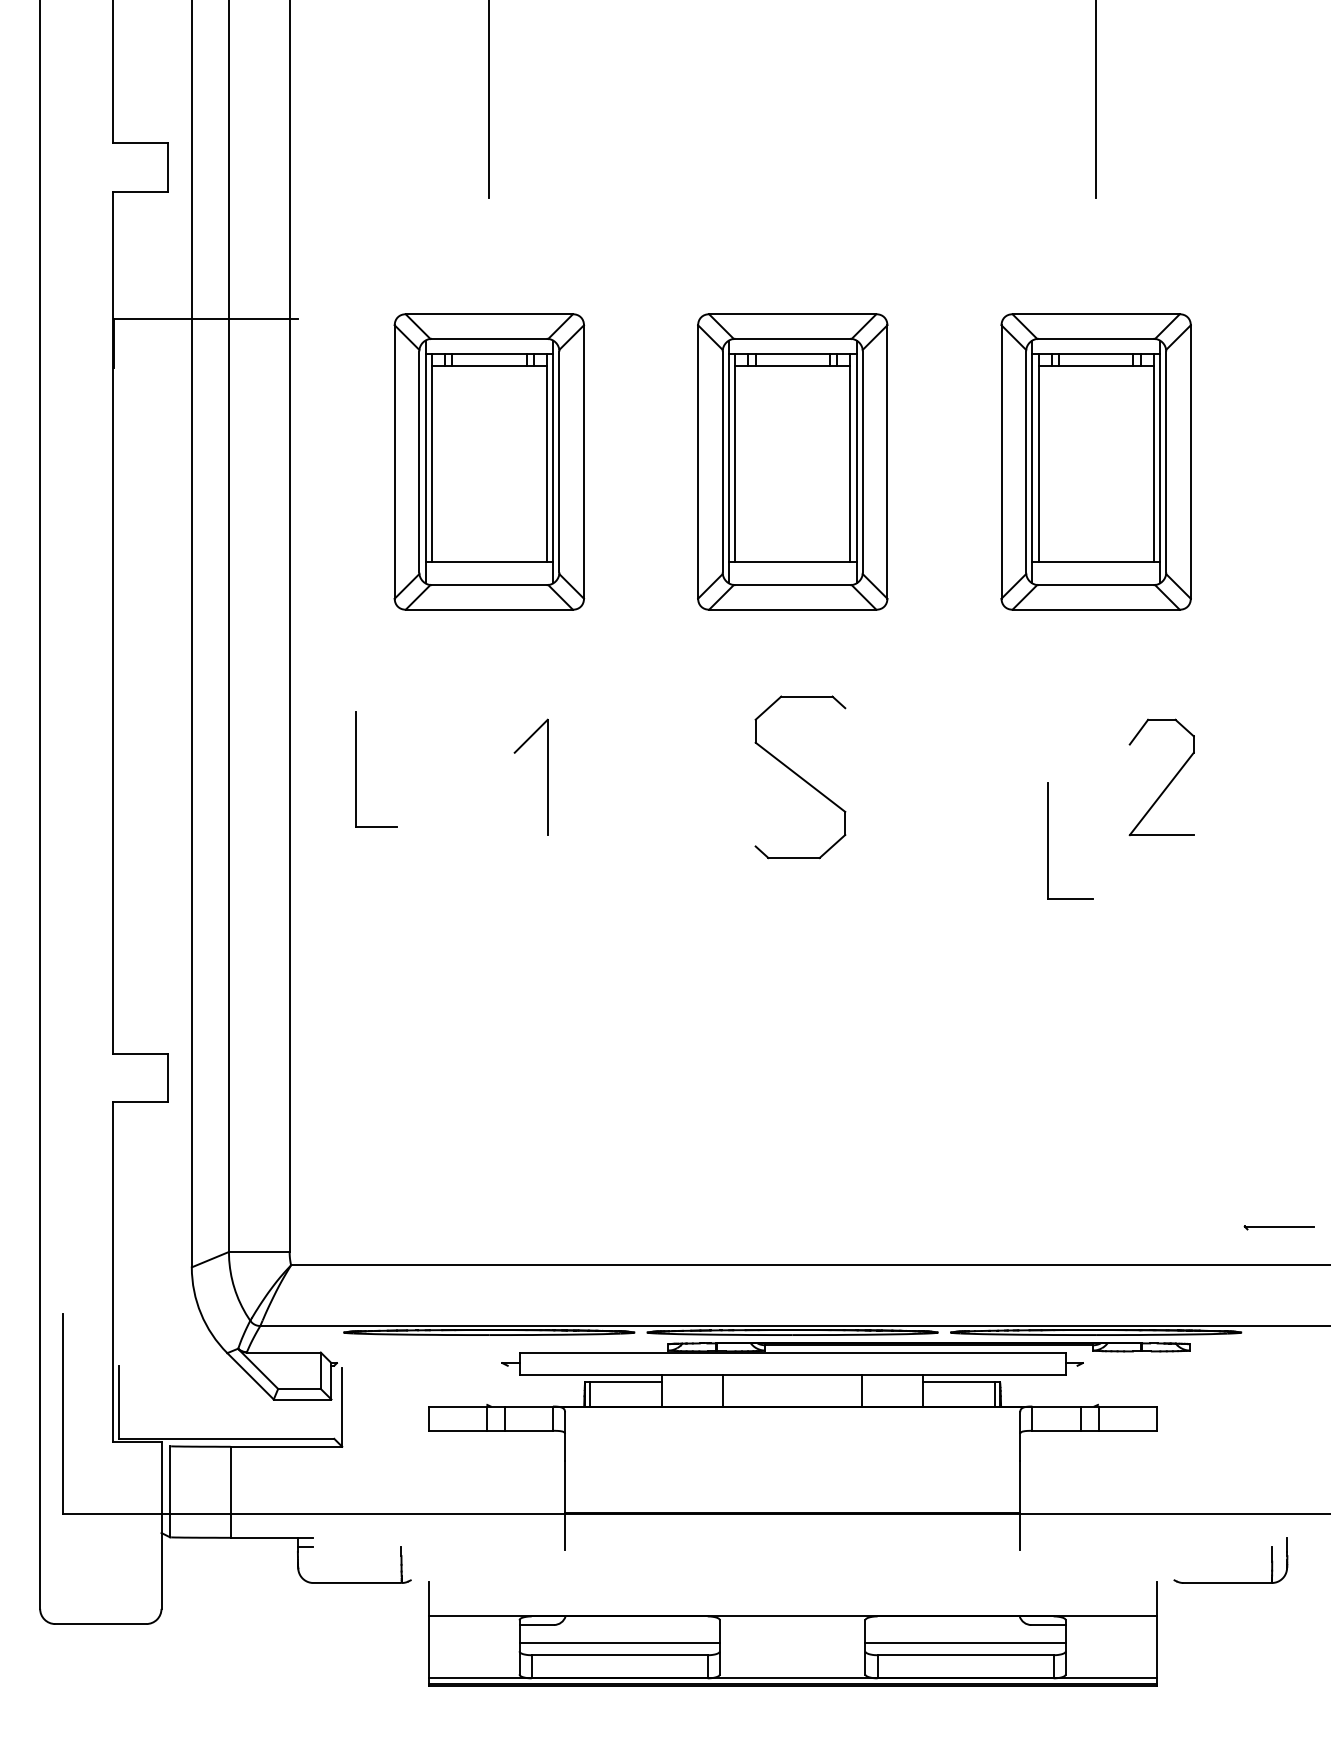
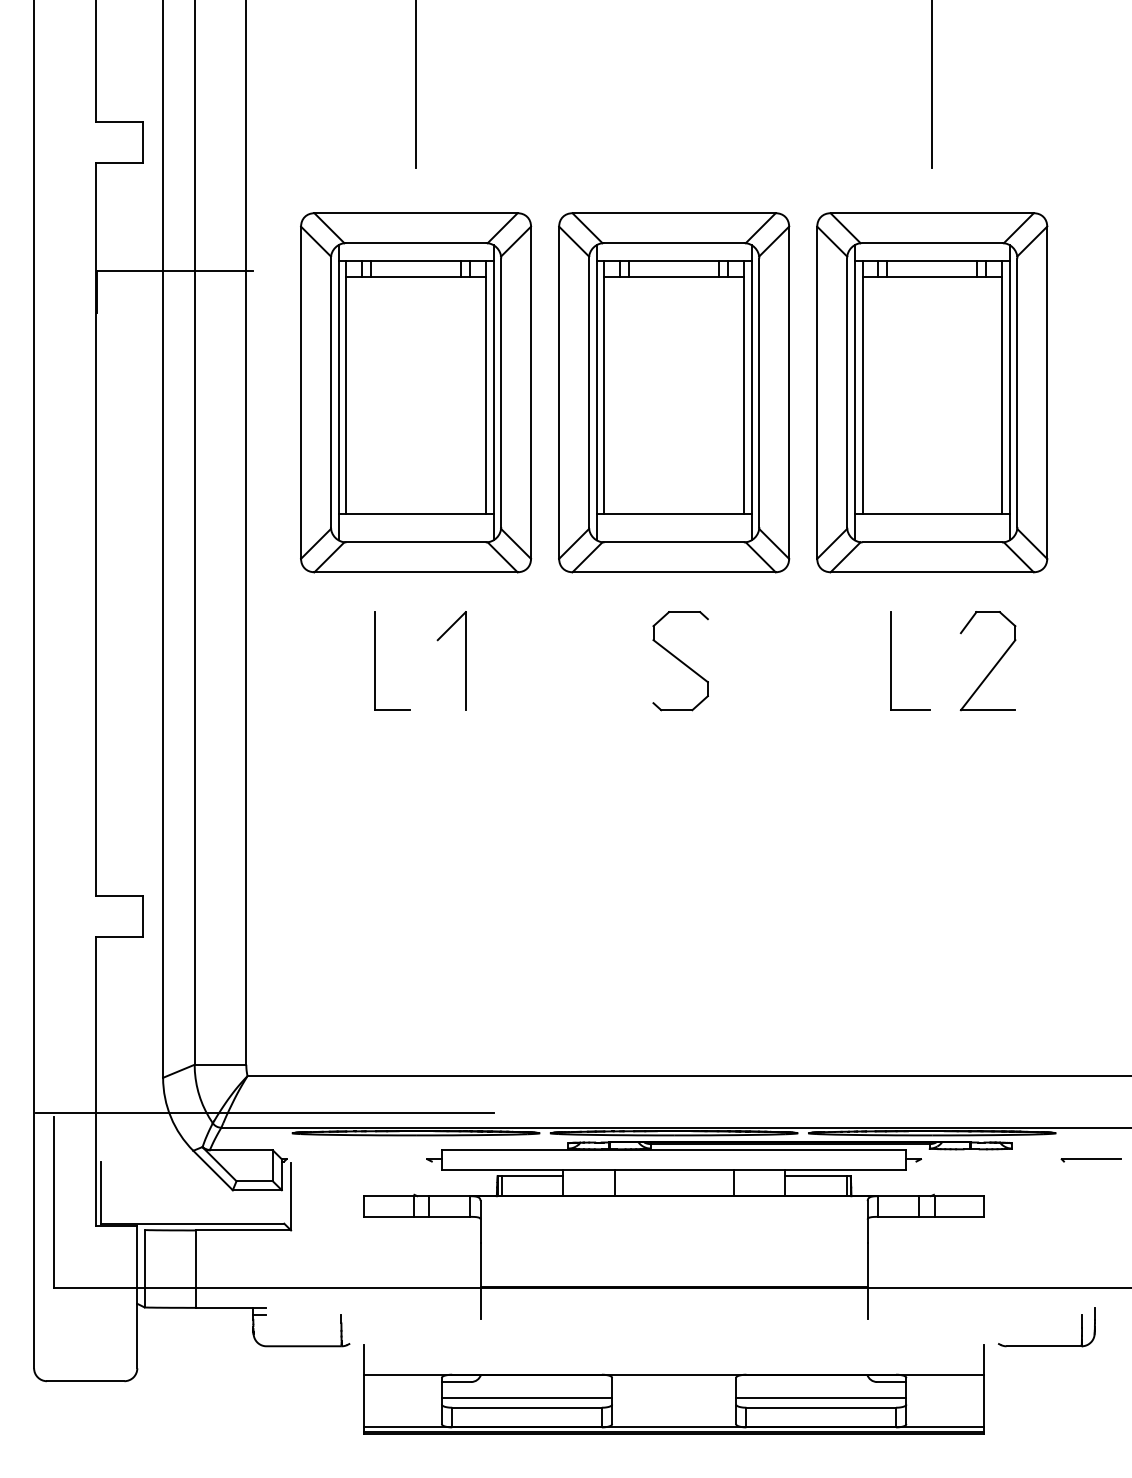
part: (489, 461) -> (416, 392), size x1.43
part: (793, 461) -> (674, 392), size x1.43
part: (1096, 461) -> (932, 392), size x1.43
part: (356, 768) -> (375, 660), moved
part: (800, 777) -> (680, 661), size x0.71
part: (1048, 840) -> (891, 660), moved
part: (1278, 1228) -> (1090, 1160), moved
line: (311, 1308) -> (264, 1112), added

